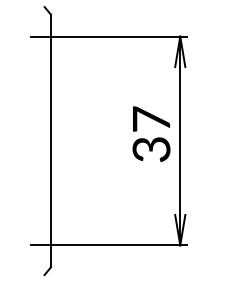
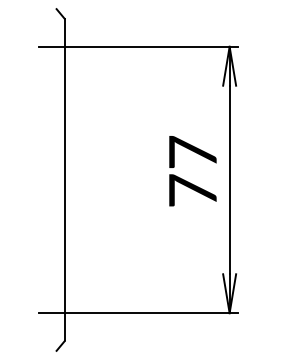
text: (151, 149) -> (192, 190), 37 -> 77

